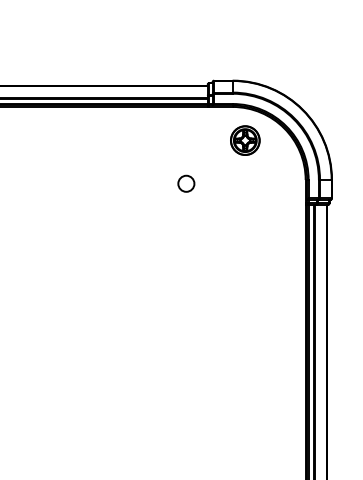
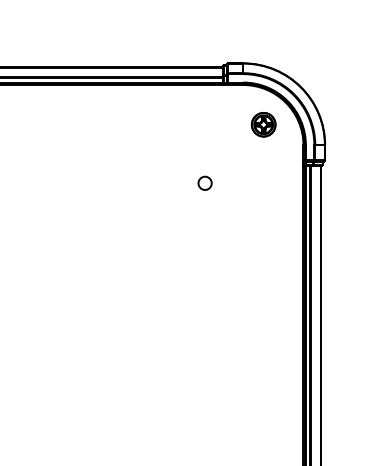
part: (245, 140) -> (263, 124), moved
circle: (185, 182) -> (204, 182), moved

